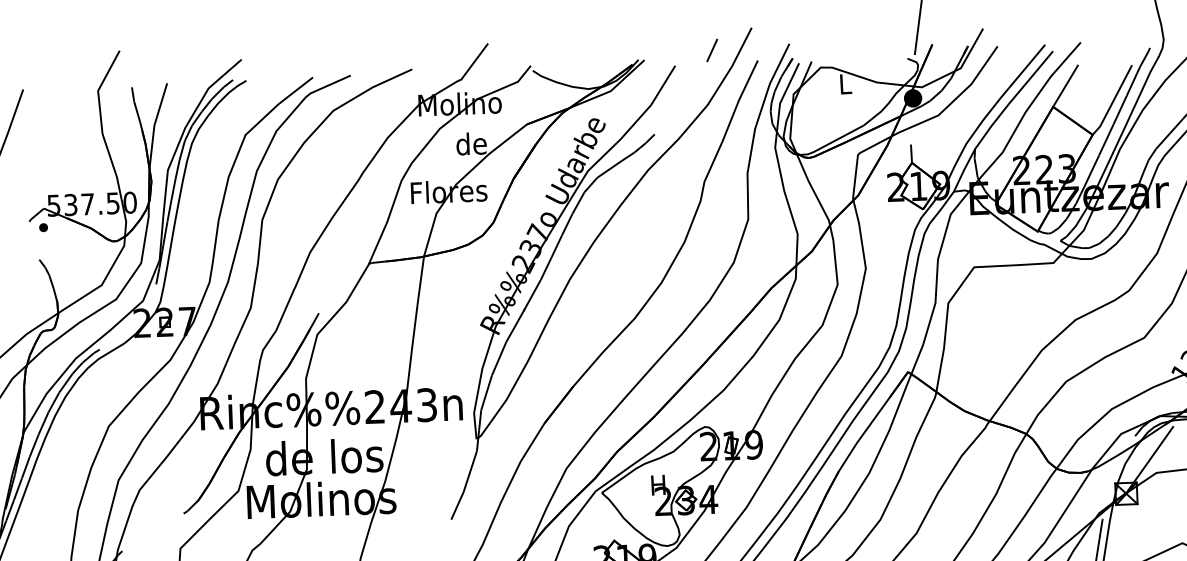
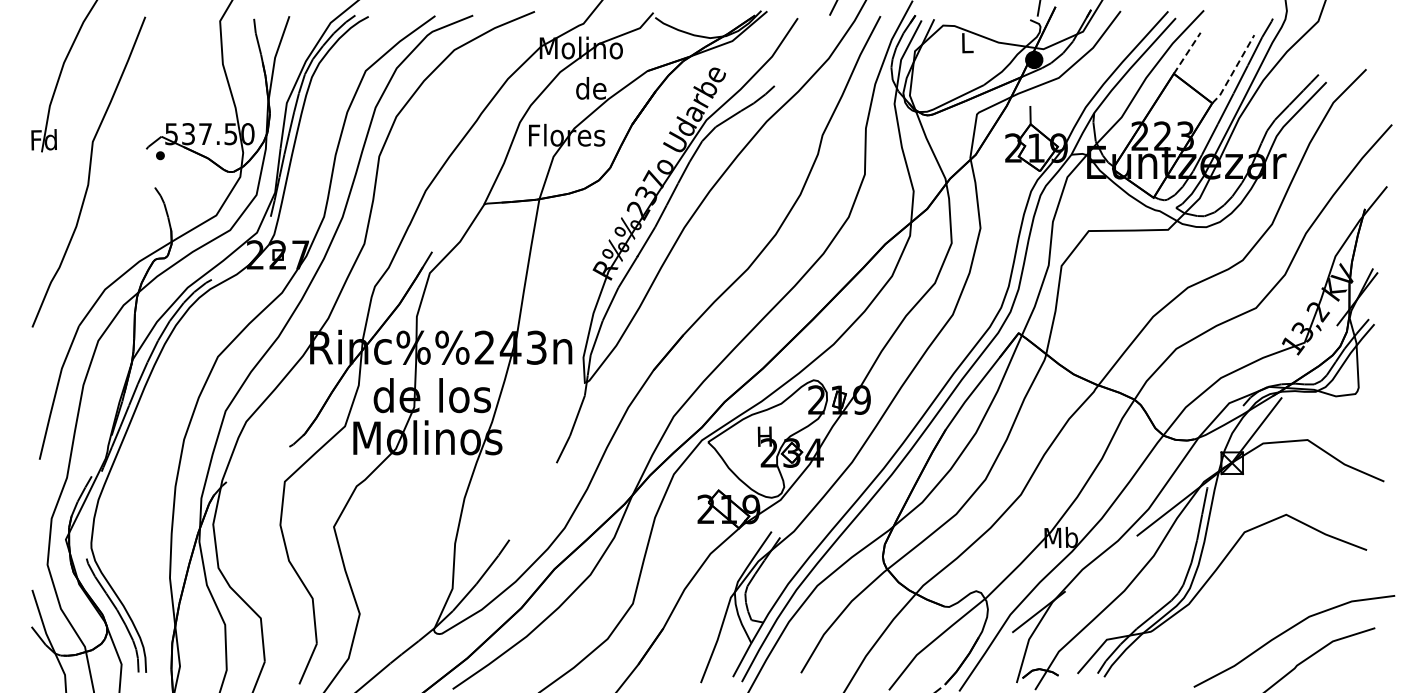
line: (1065, 86) -> (1187, 53), solid -> dashed
line: (1113, 101) -> (1234, 70), solid -> dashed

